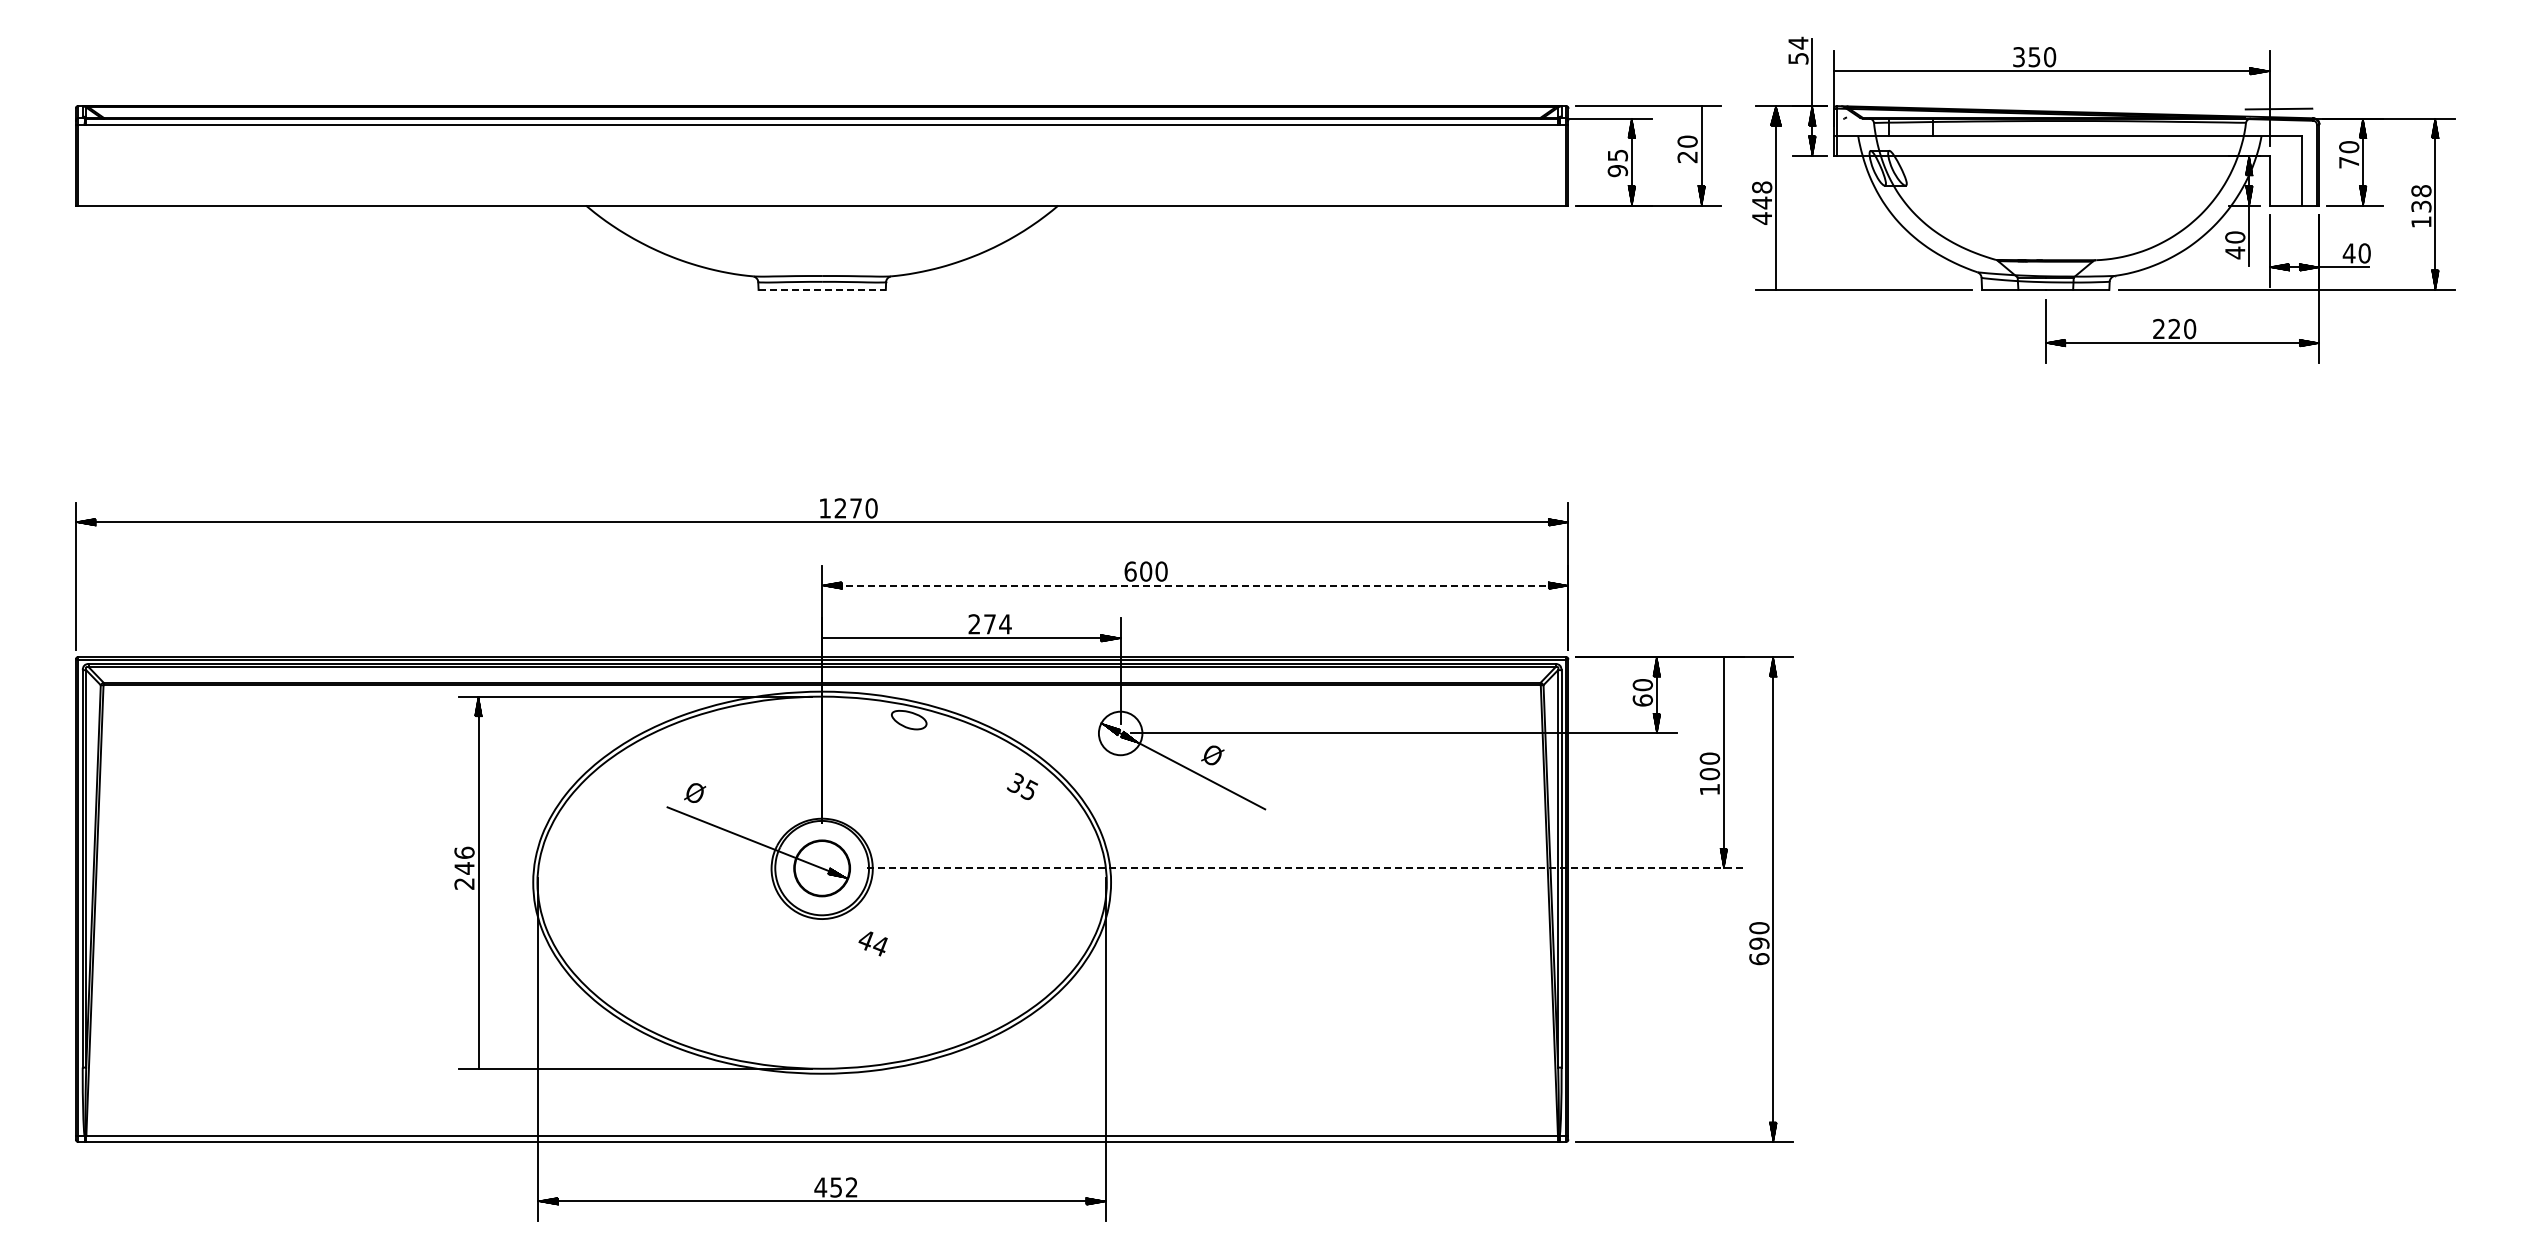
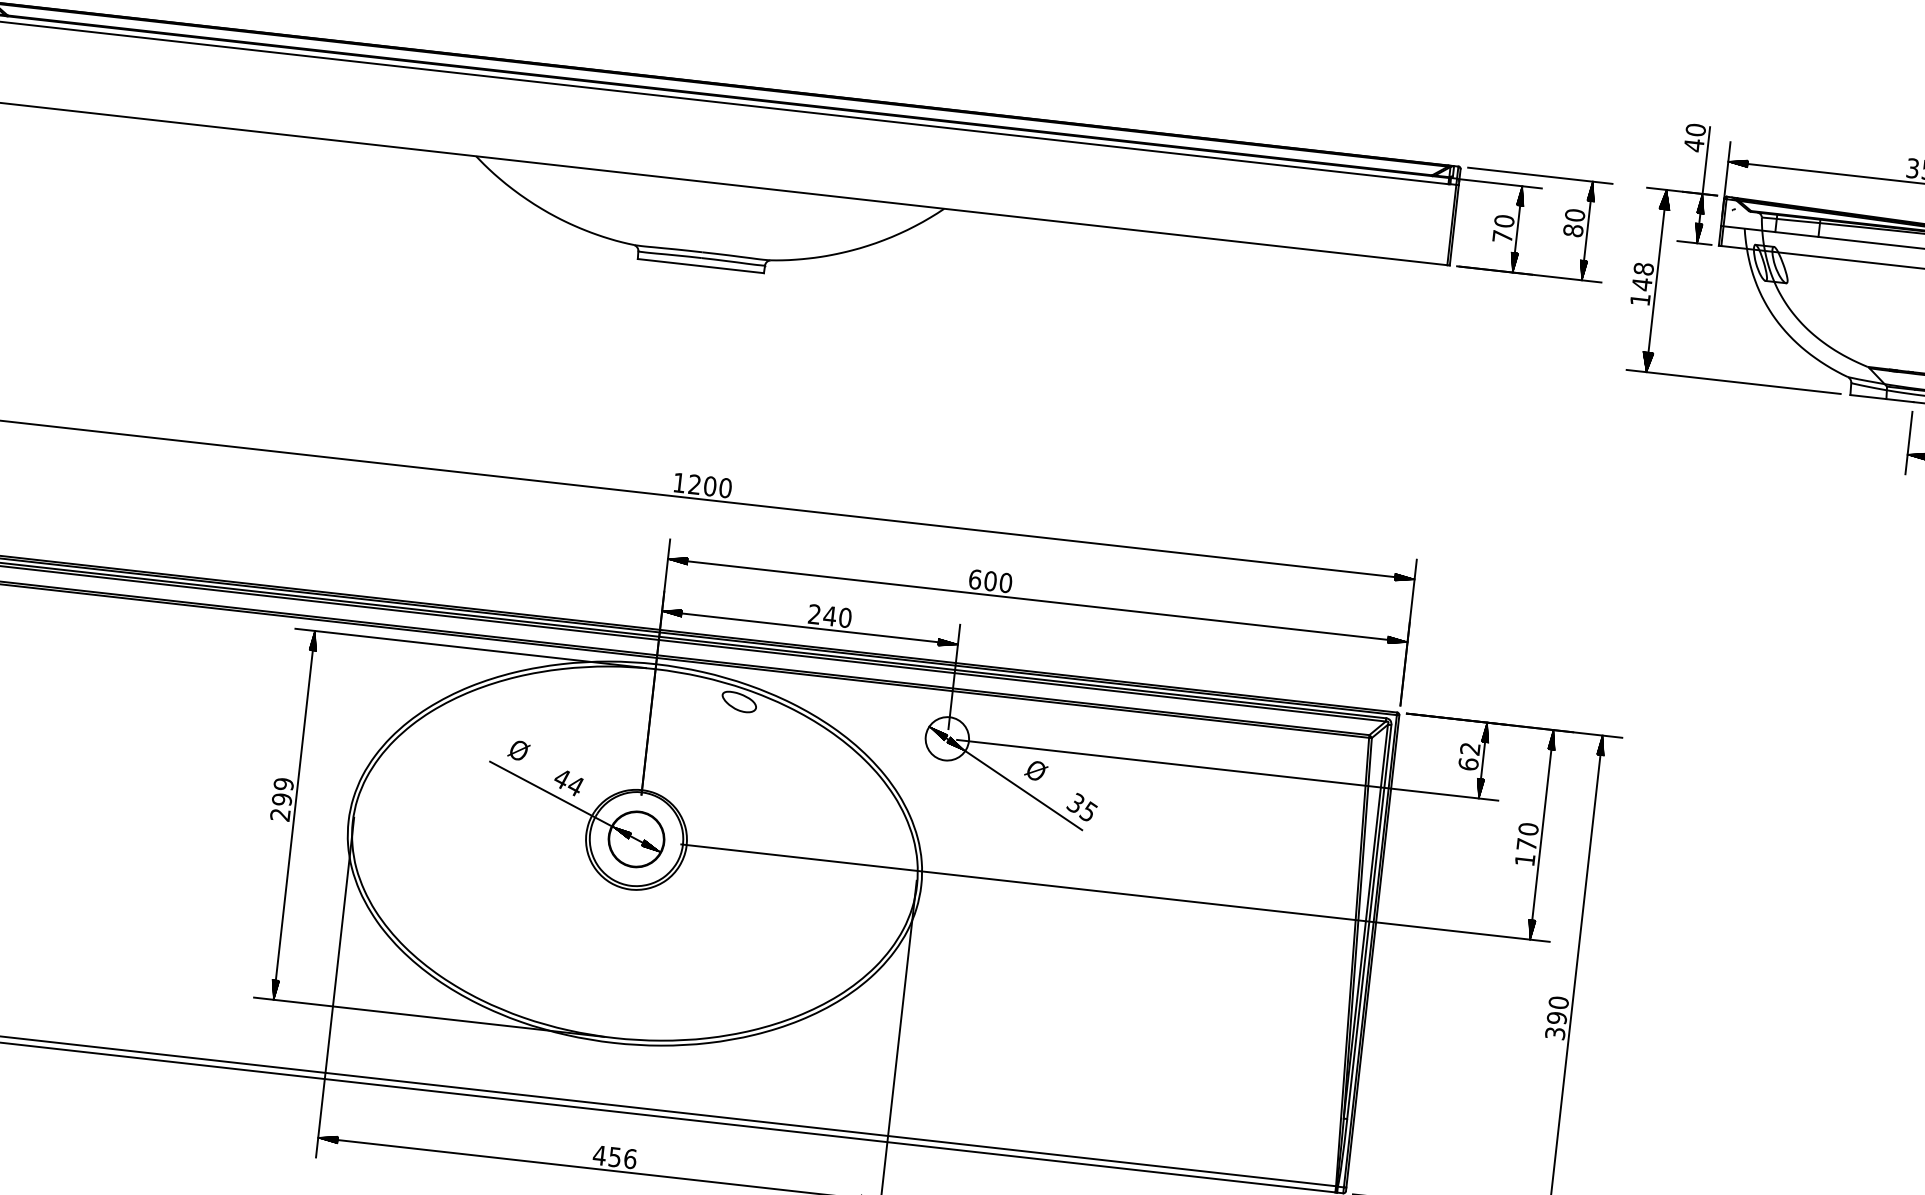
text: (1798, 50) -> (1695, 137), 54 -> 40
hatch: (1843, 70) -> (1737, 162), added
hatch: (1701, 115) -> (1591, 190), added
text: (1687, 157) -> (1573, 231), 20 -> 80
text: (1617, 163) -> (1503, 229), 95 -> 70
text: (1761, 218) -> (1639, 299), 448 -> 148
hatch: (1775, 279) -> (1646, 361), added
line: (822, 289) -> (701, 265), dashed -> solid
text: (856, 508) -> (710, 486), 1270 -> 1200
line: (1194, 585) -> (1036, 600), dashed -> solid
text: (997, 624) -> (837, 617), 274 -> 240
hatch: (831, 637) -> (671, 611), added
hatch: (1723, 666) -> (1552, 739), added
text: (1642, 685) -> (1469, 749), 60 -> 62
text: (1709, 774) -> (1526, 844), 100 -> 170
text: (1022, 785) -> (1082, 806), moved
text: (464, 860) -> (282, 791), 246 -> 299
hatch: (806, 863) -> (621, 832), added
line: (1305, 868) -> (1115, 893), dashed -> solid
text: (872, 943) -> (567, 782), moved
text: (1759, 959) -> (1555, 1033), 690 -> 390
hatch: (478, 1058) -> (274, 989), added
text: (851, 1187) -> (630, 1158), 452 -> 456

